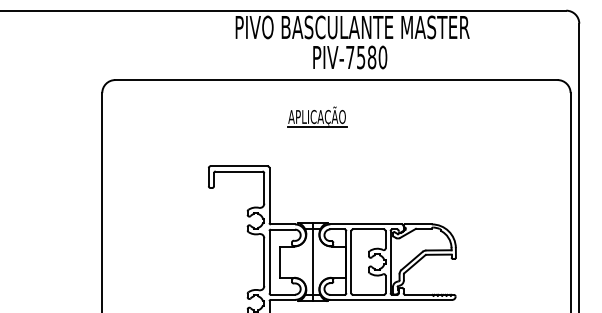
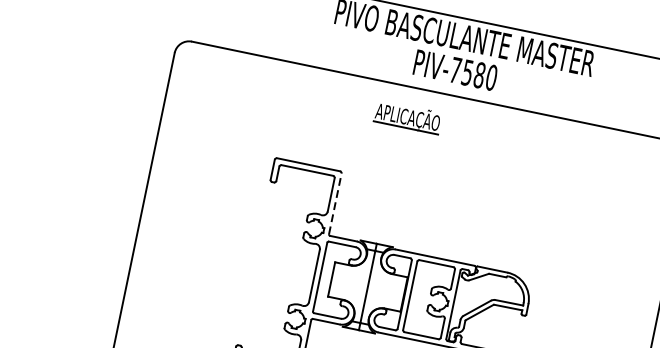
part: (317, 116) -> (408, 116), moved
line: (269, 195) -> (335, 203), solid -> dashed

